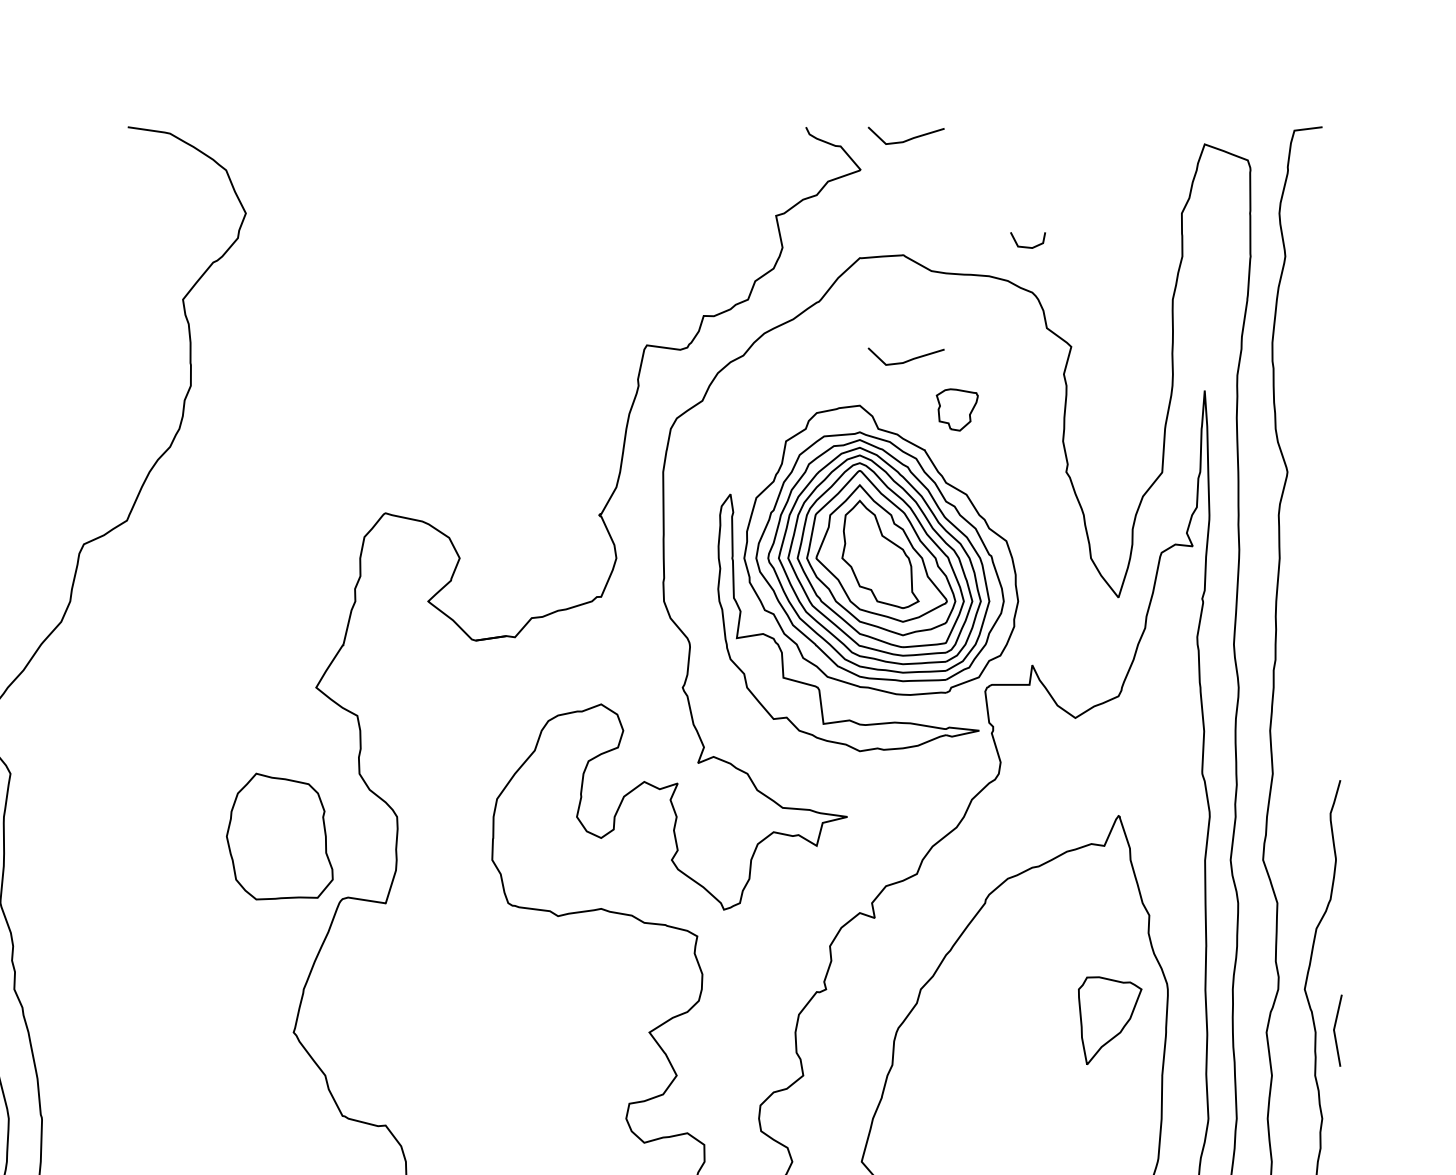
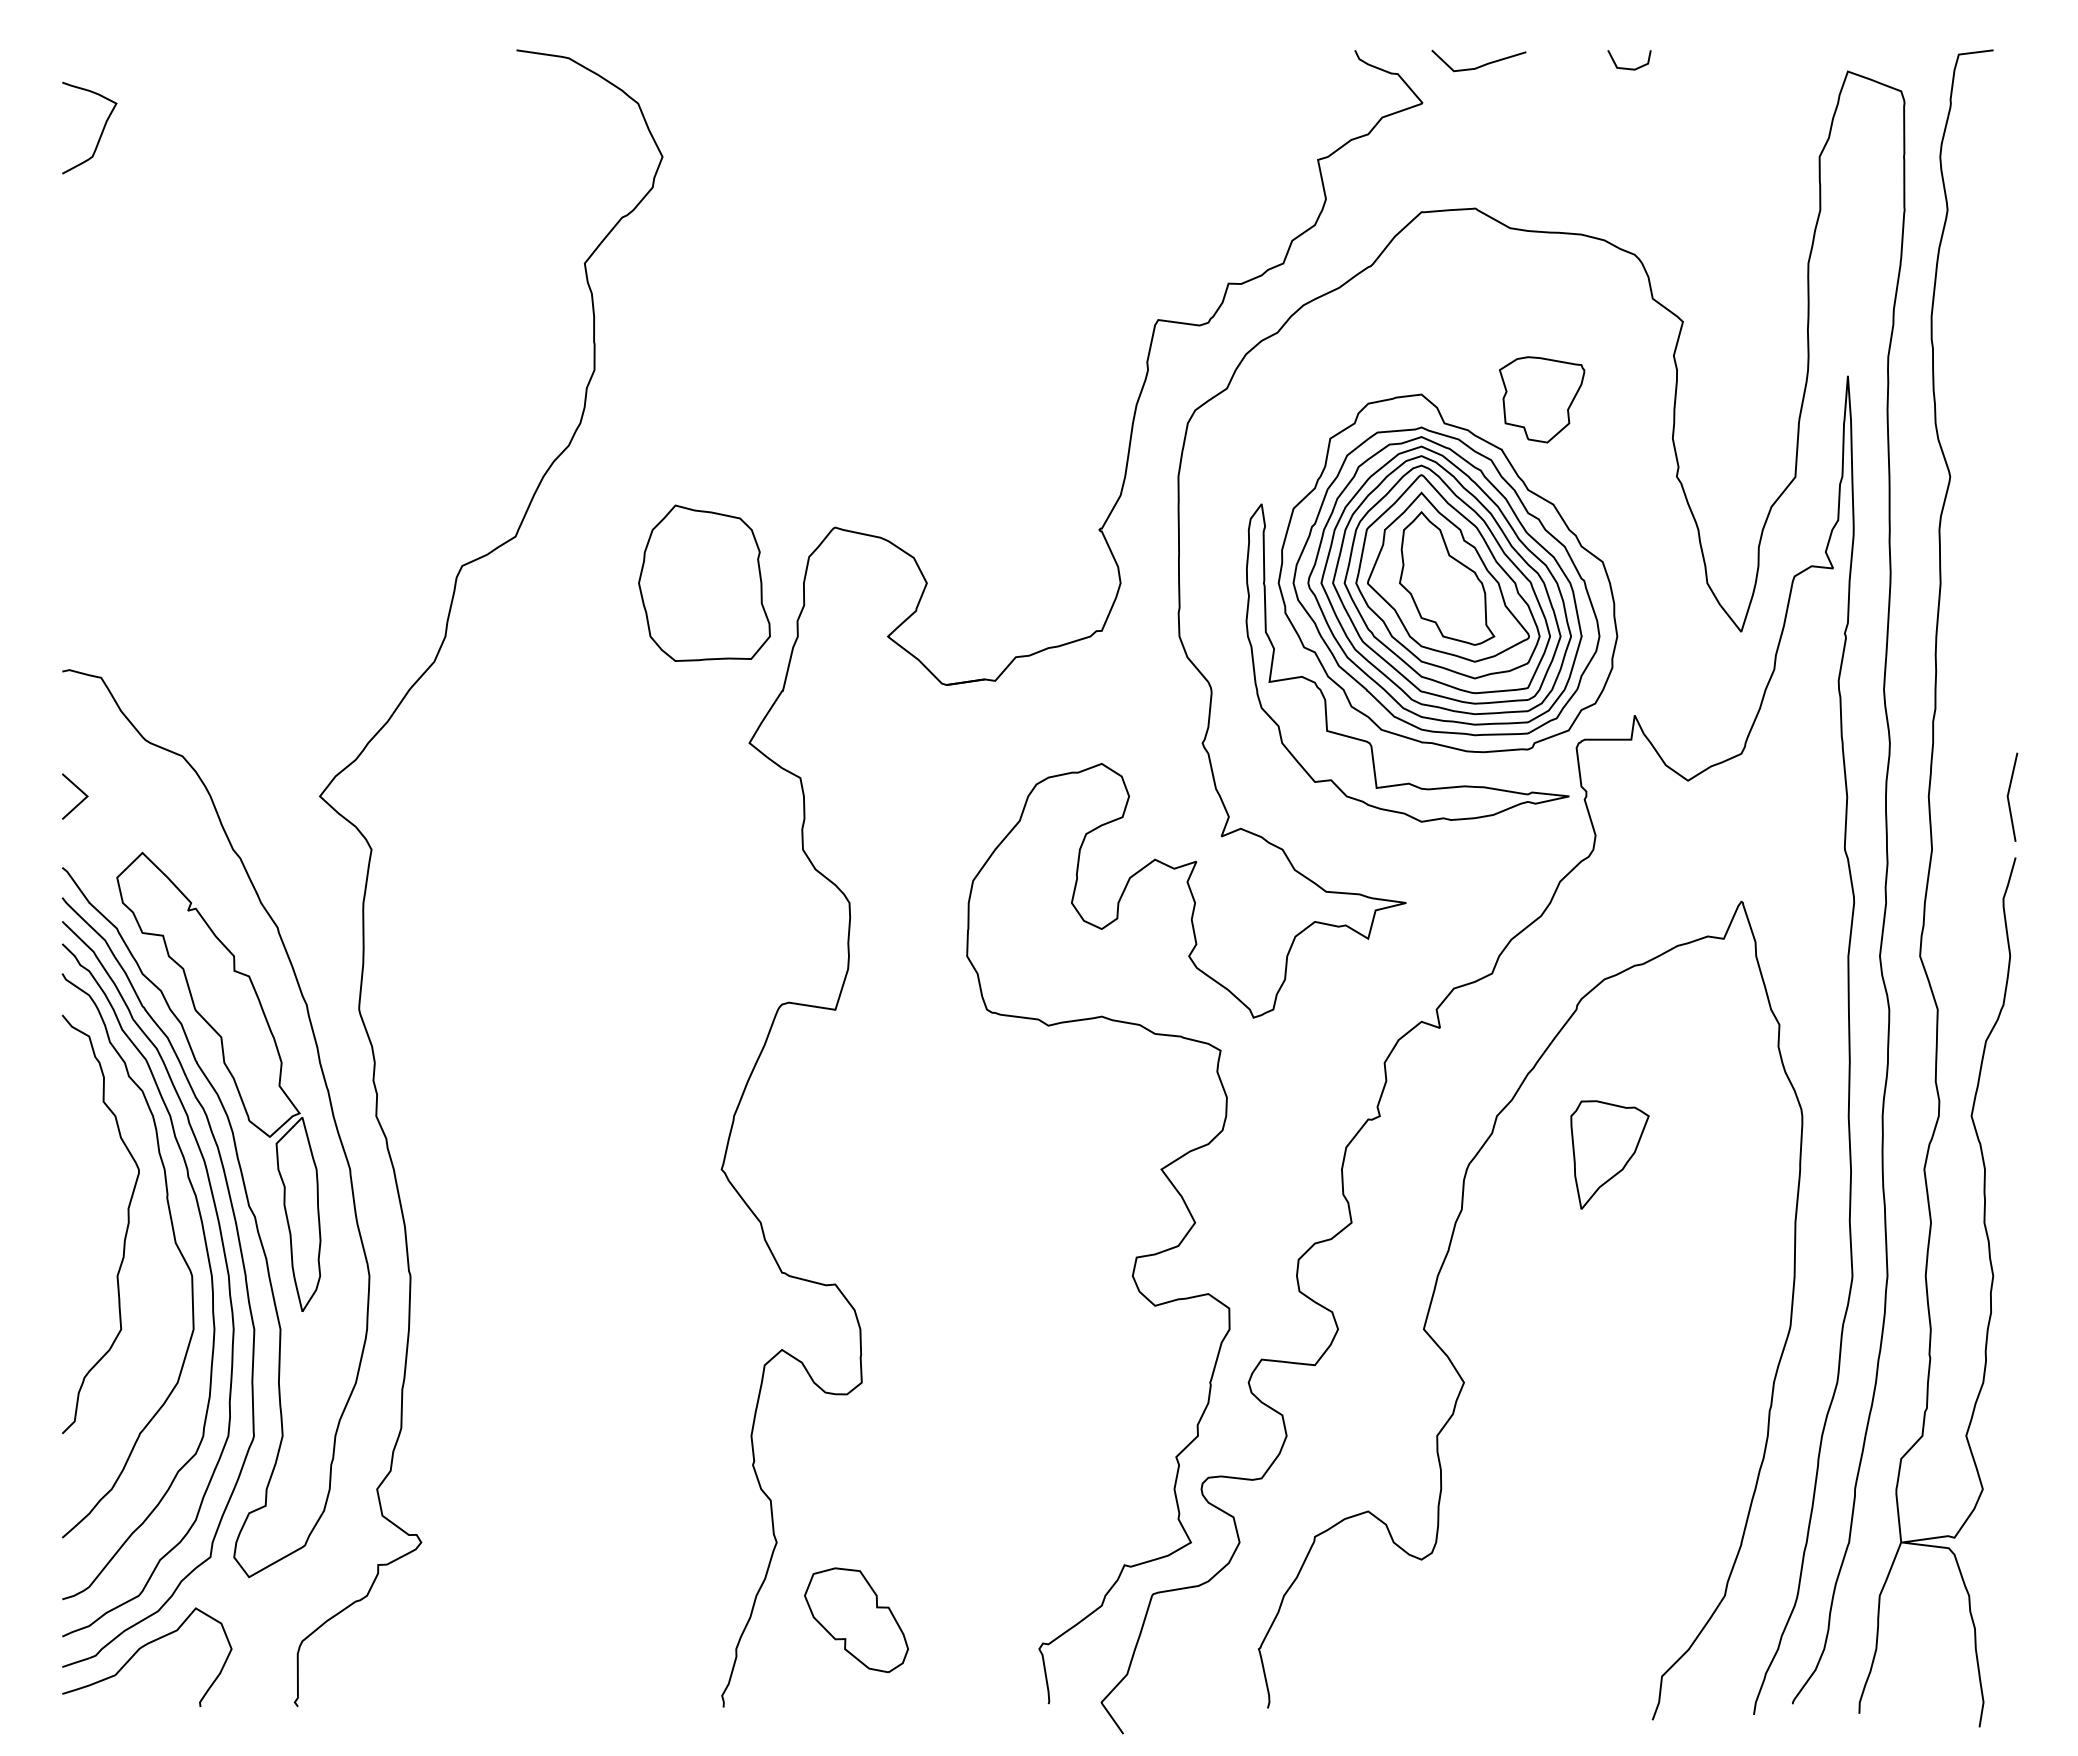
line: (1025, 246) -> (1626, 67), moved
line: (907, 360) -> (1480, 338), removed
part: (956, 409) -> (1541, 399), size x1.67
part: (279, 835) -> (704, 582), moved
part: (1109, 1020) -> (1609, 1154), moved
curve: (1334, 1030) -> (2008, 796), moved

